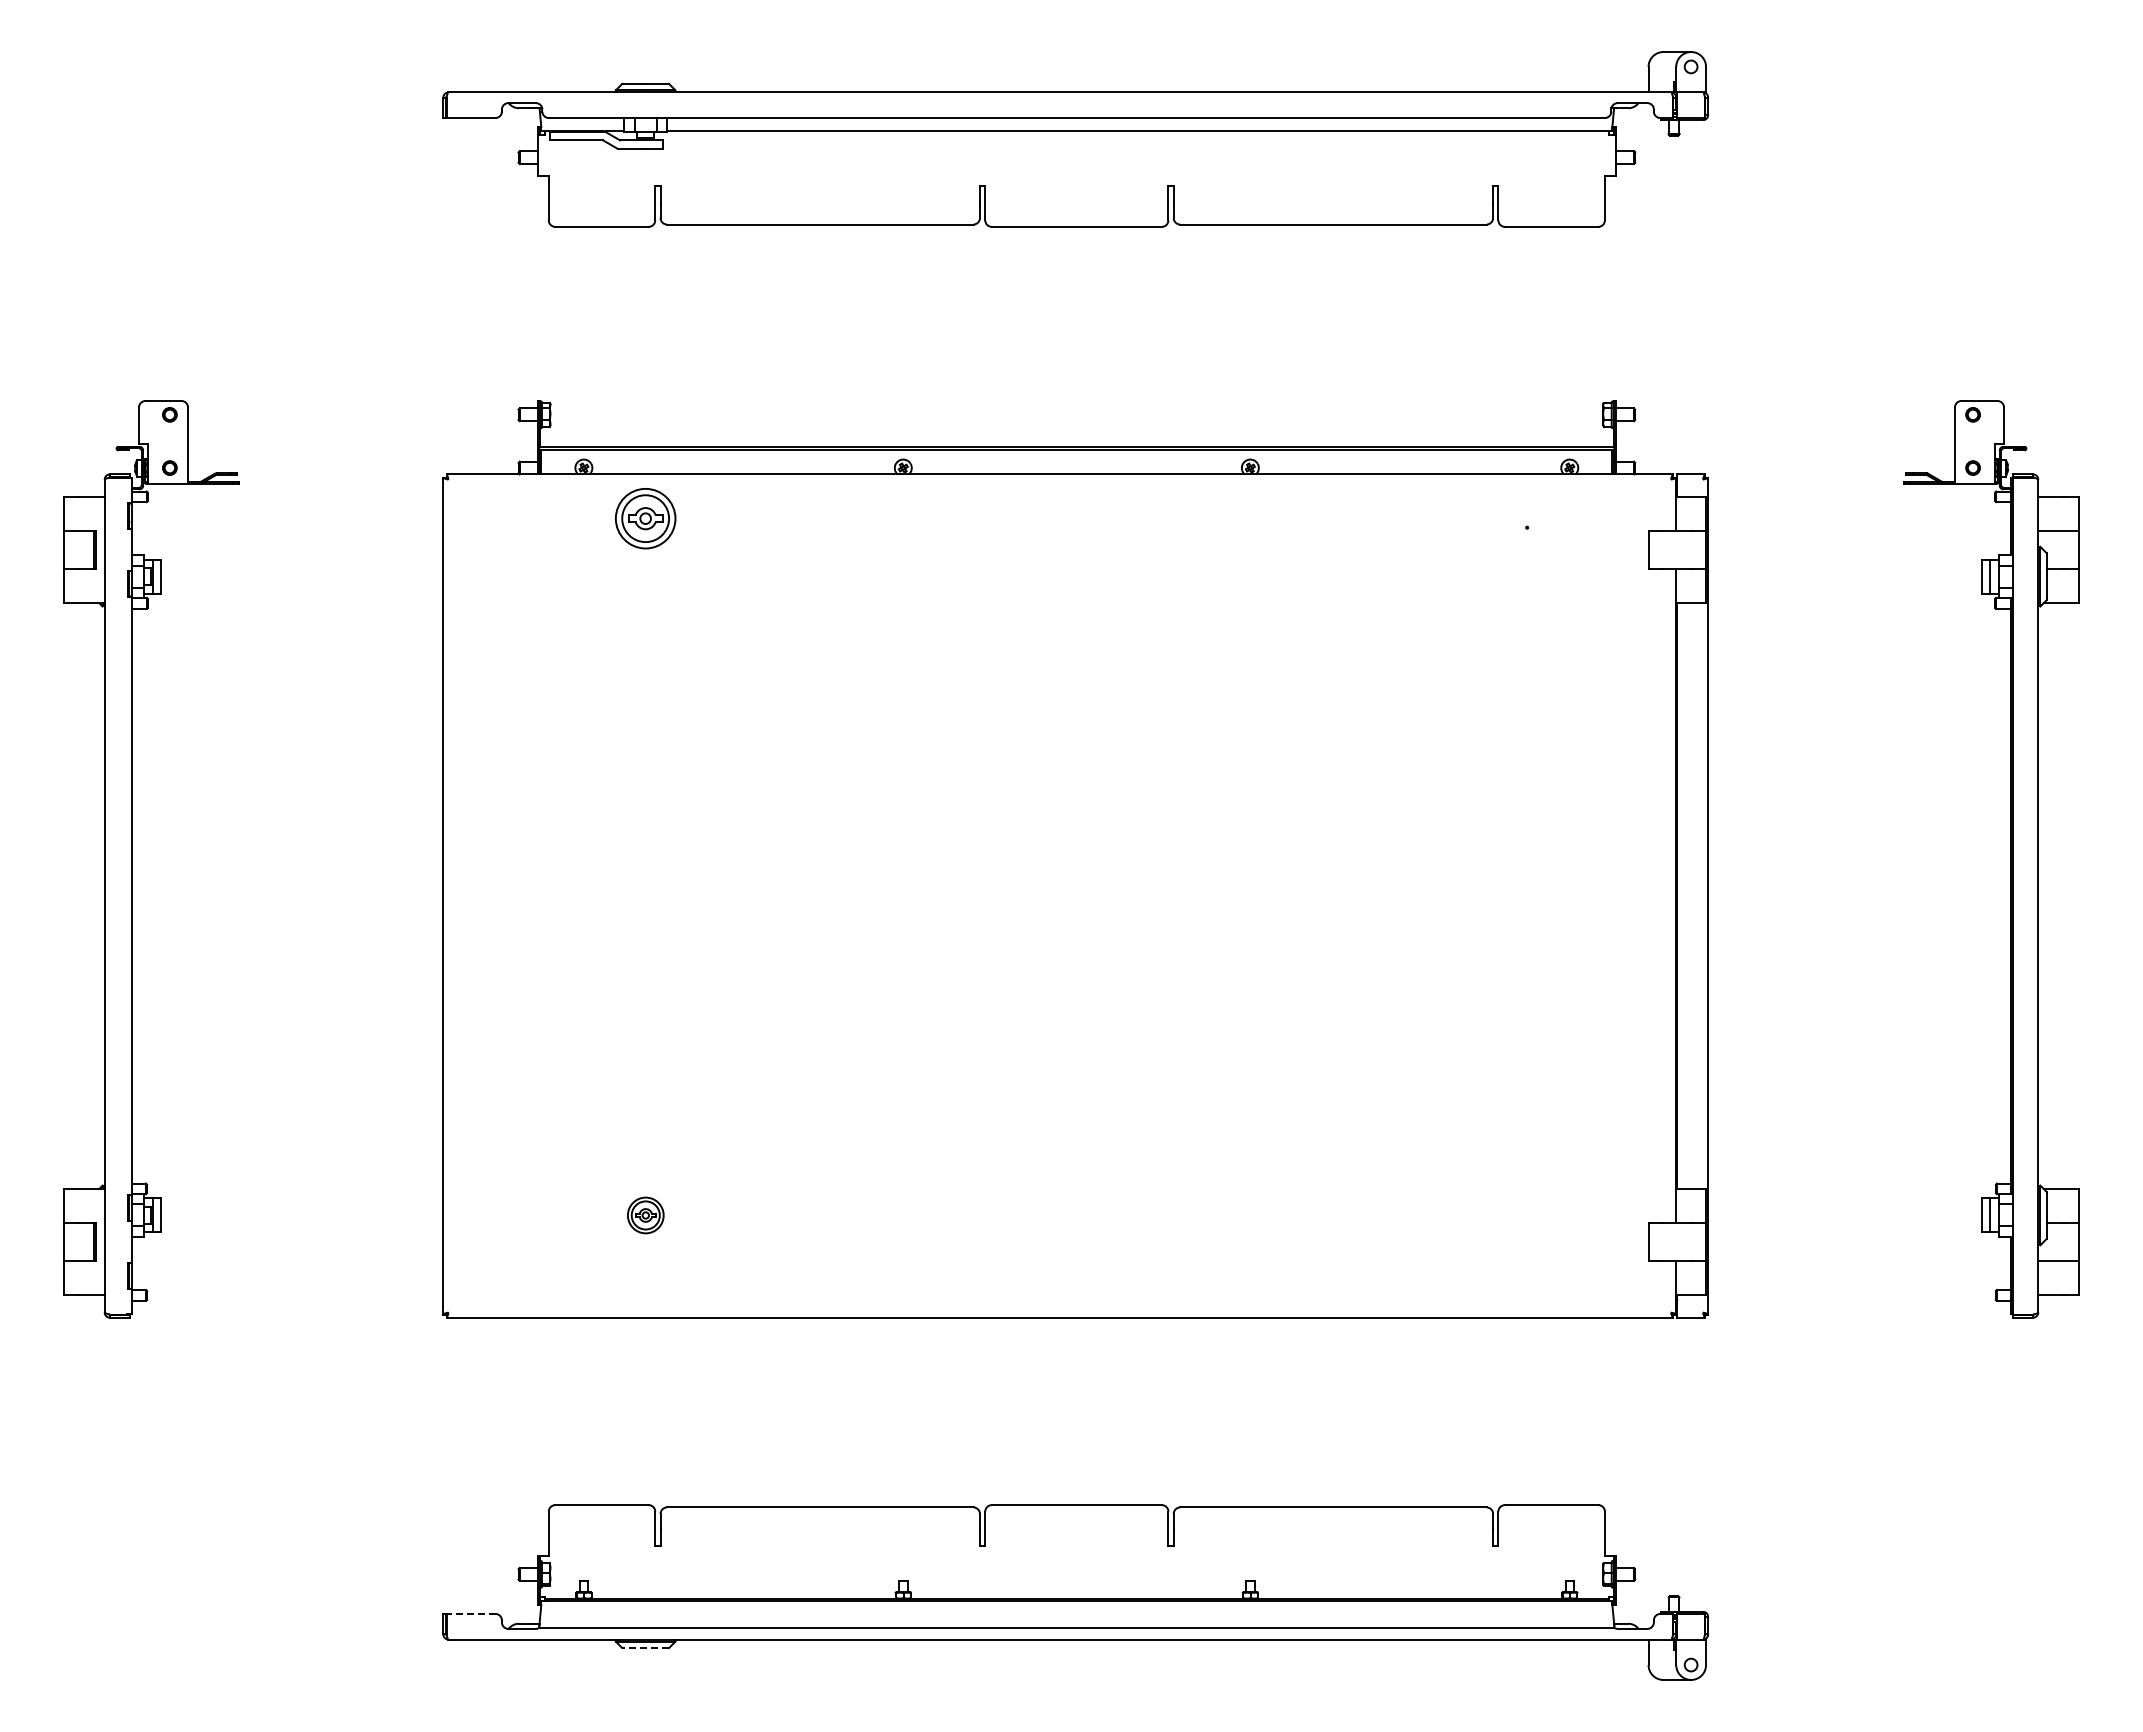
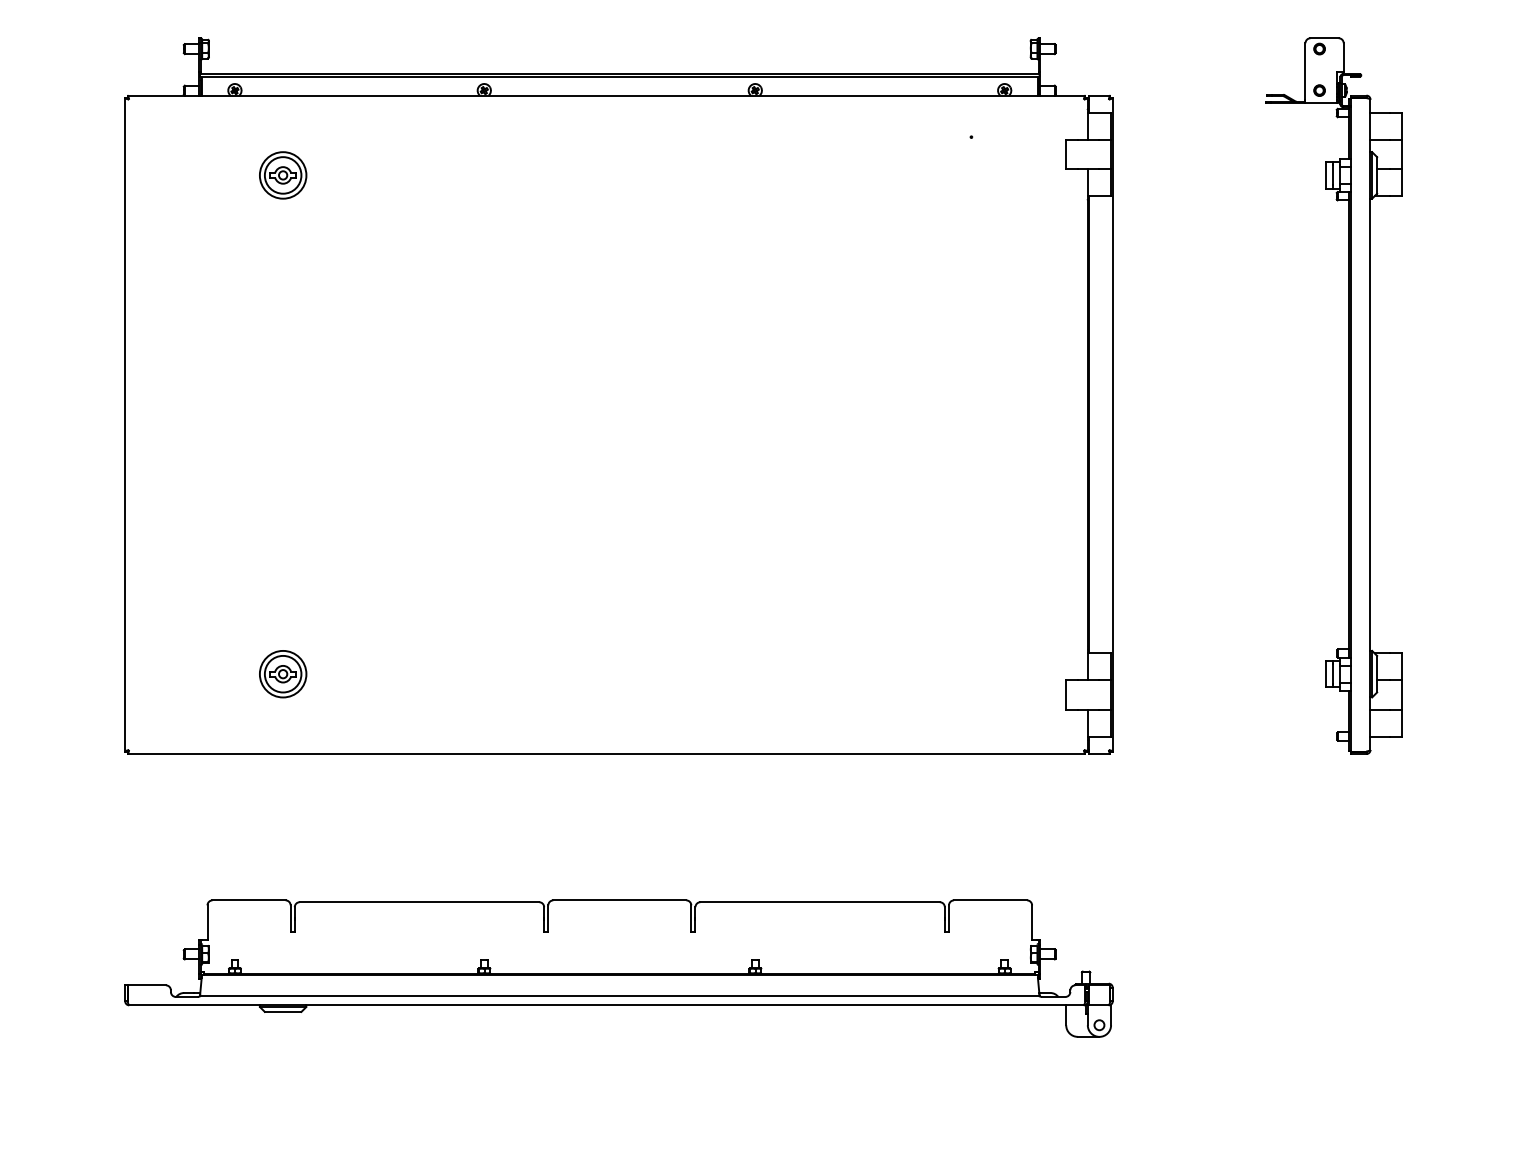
part: (645, 518) -> (283, 175), moved
part: (645, 1215) -> (283, 674), size x1.67
line: (471, 1613) -> (147, 984), dashed -> solid
line: (645, 1648) -> (283, 1012), dashed -> solid

